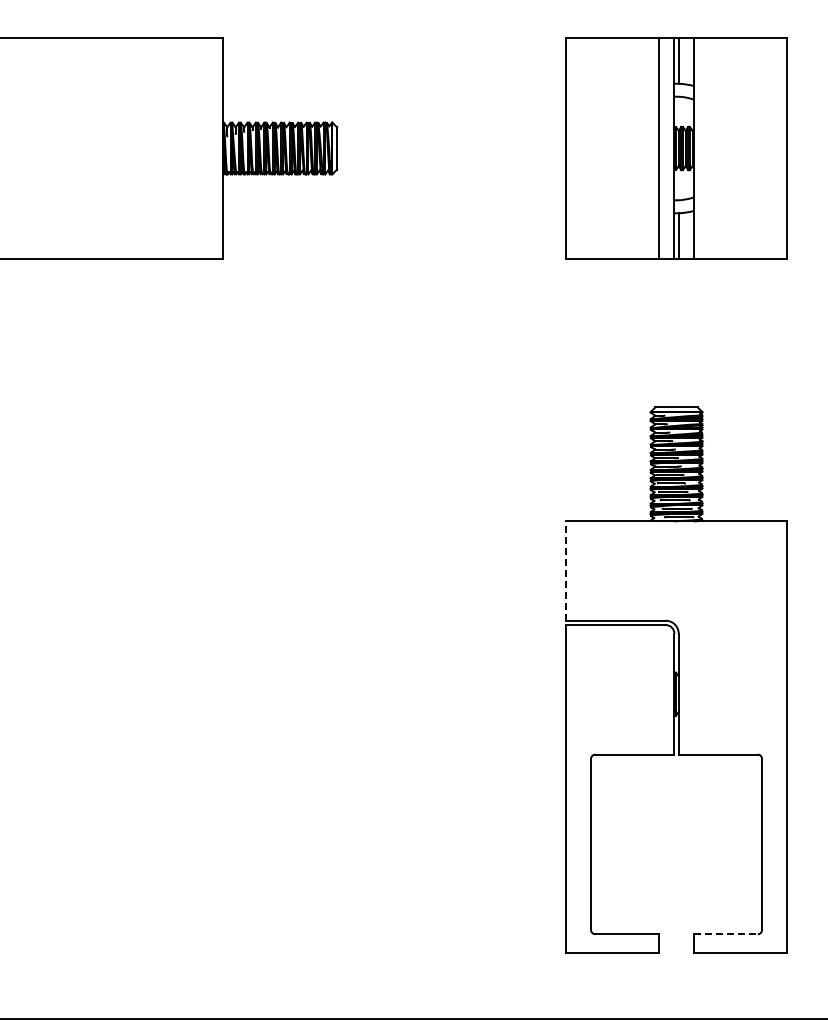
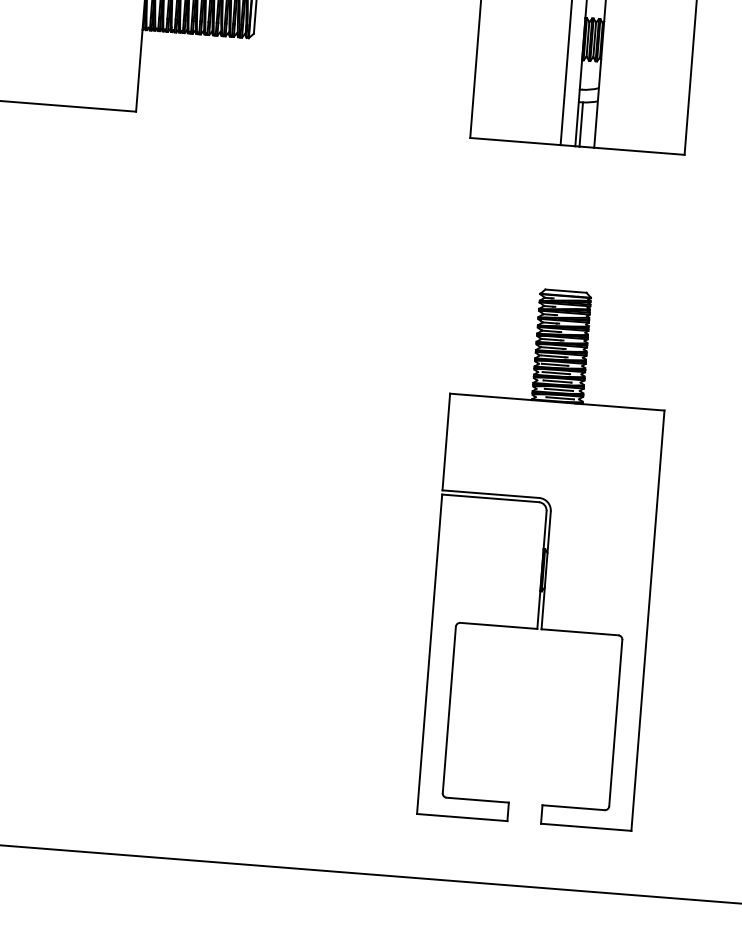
line: (566, 571) -> (446, 442), dashed -> solid
line: (725, 934) -> (573, 807), dashed -> solid

